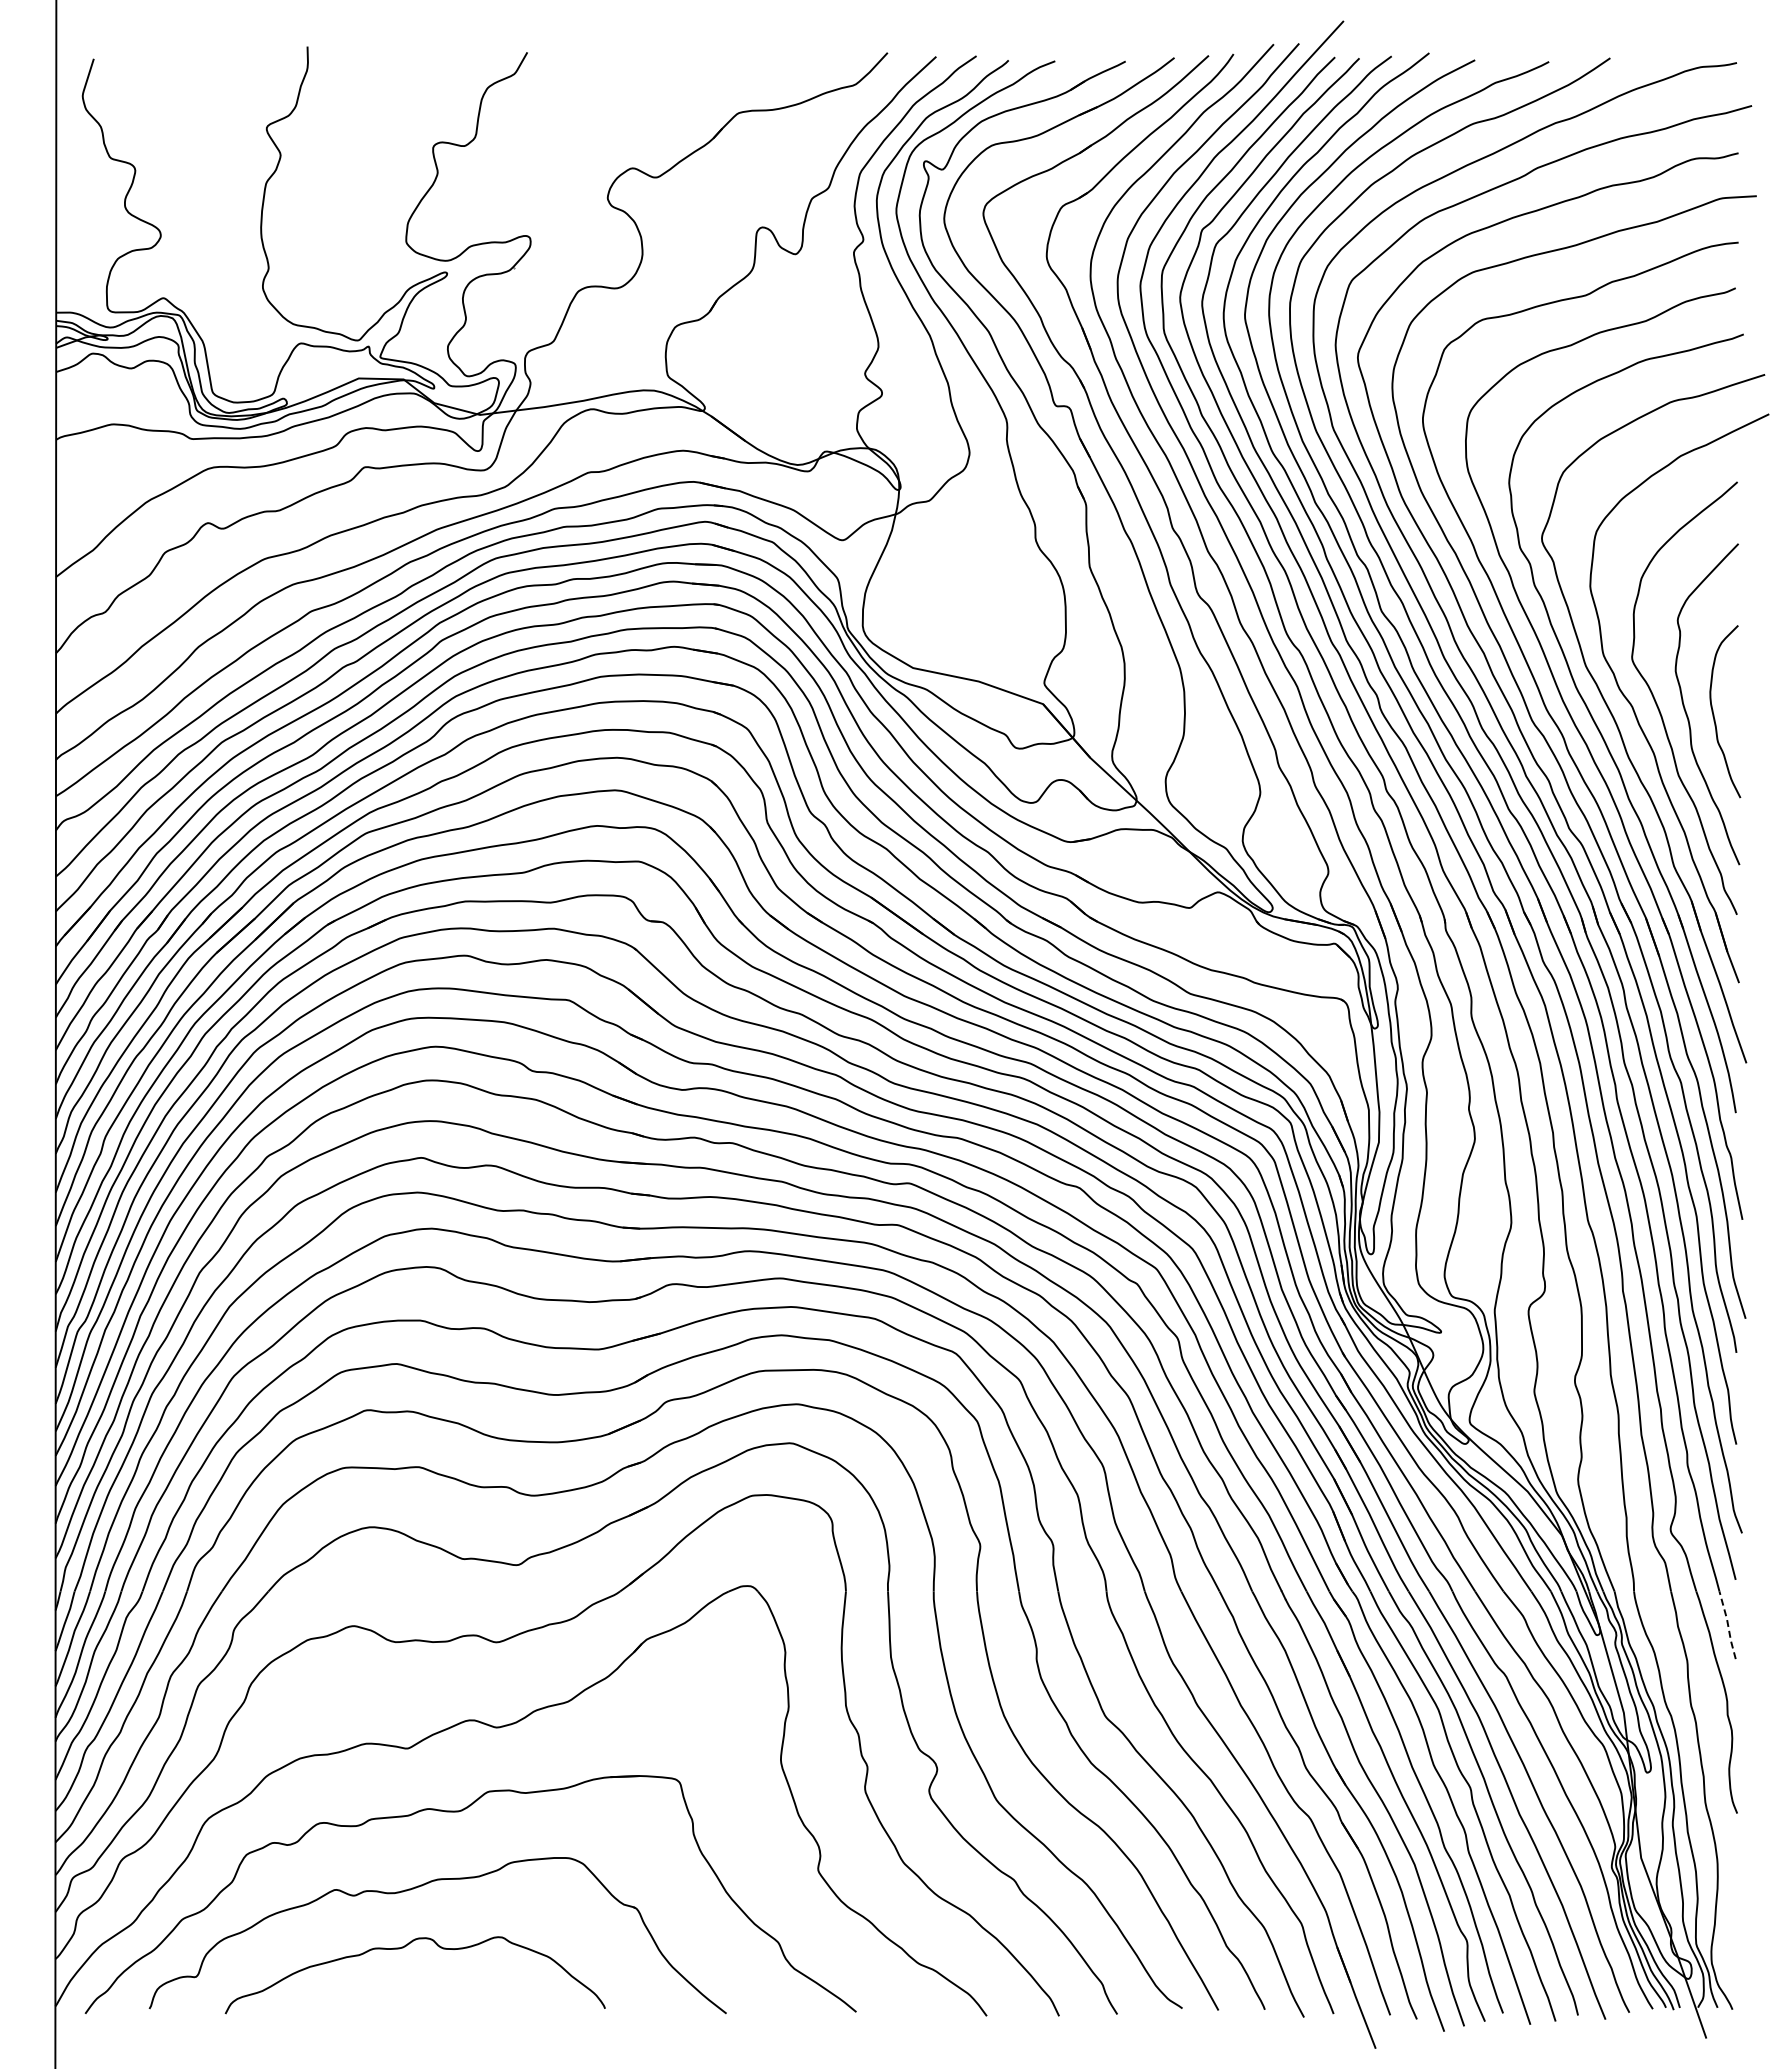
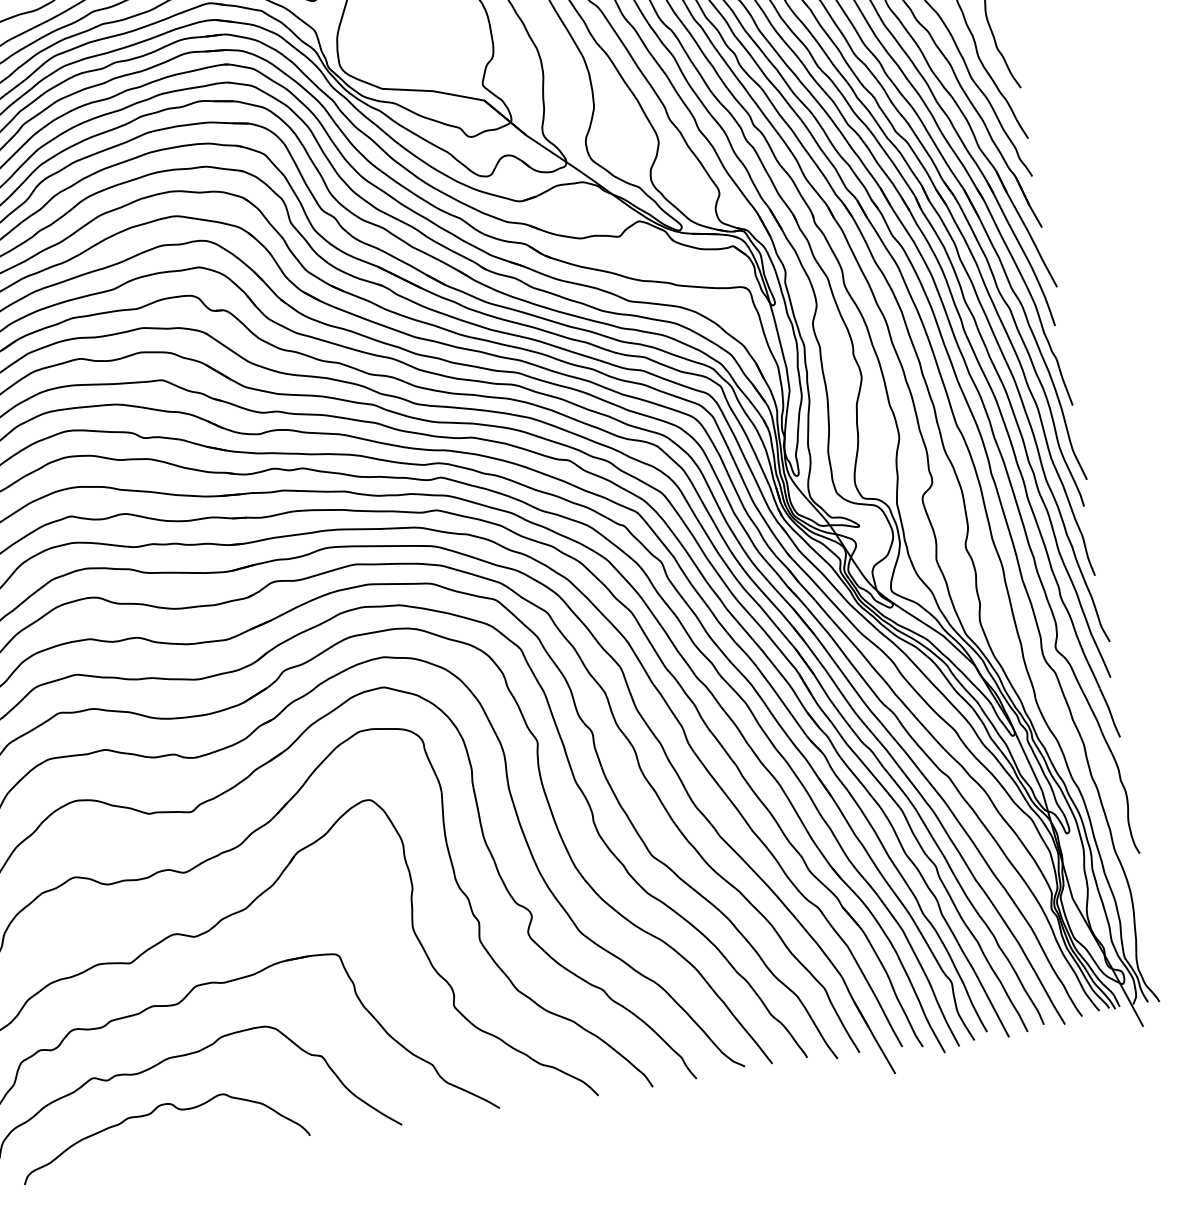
line: (1728, 1624) -> (1110, 712), dashed -> solid

